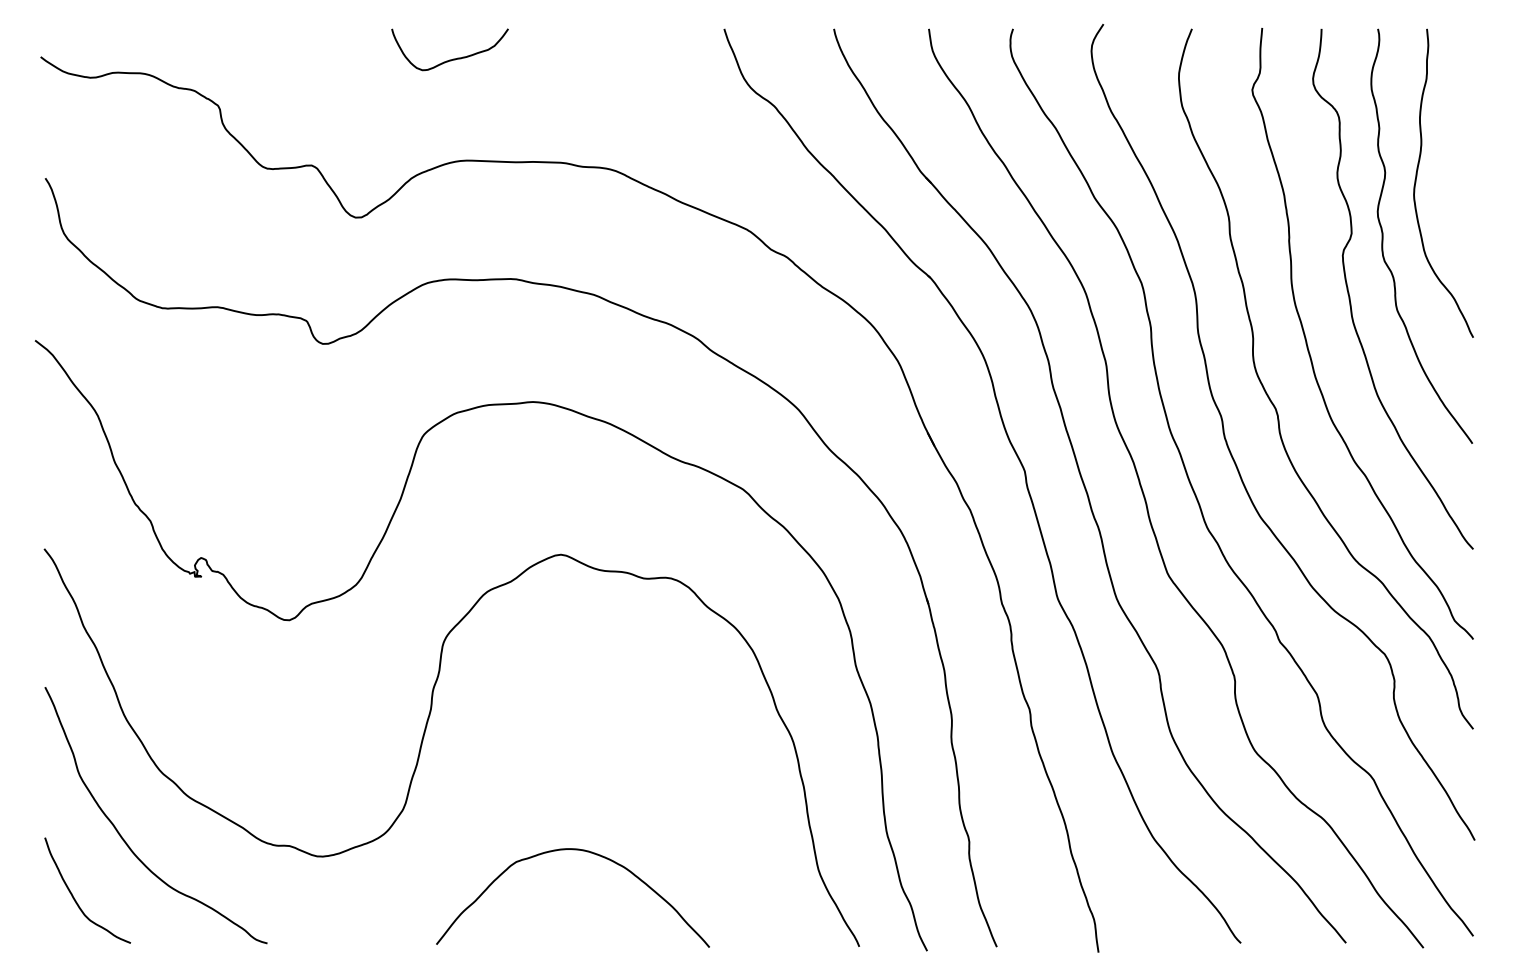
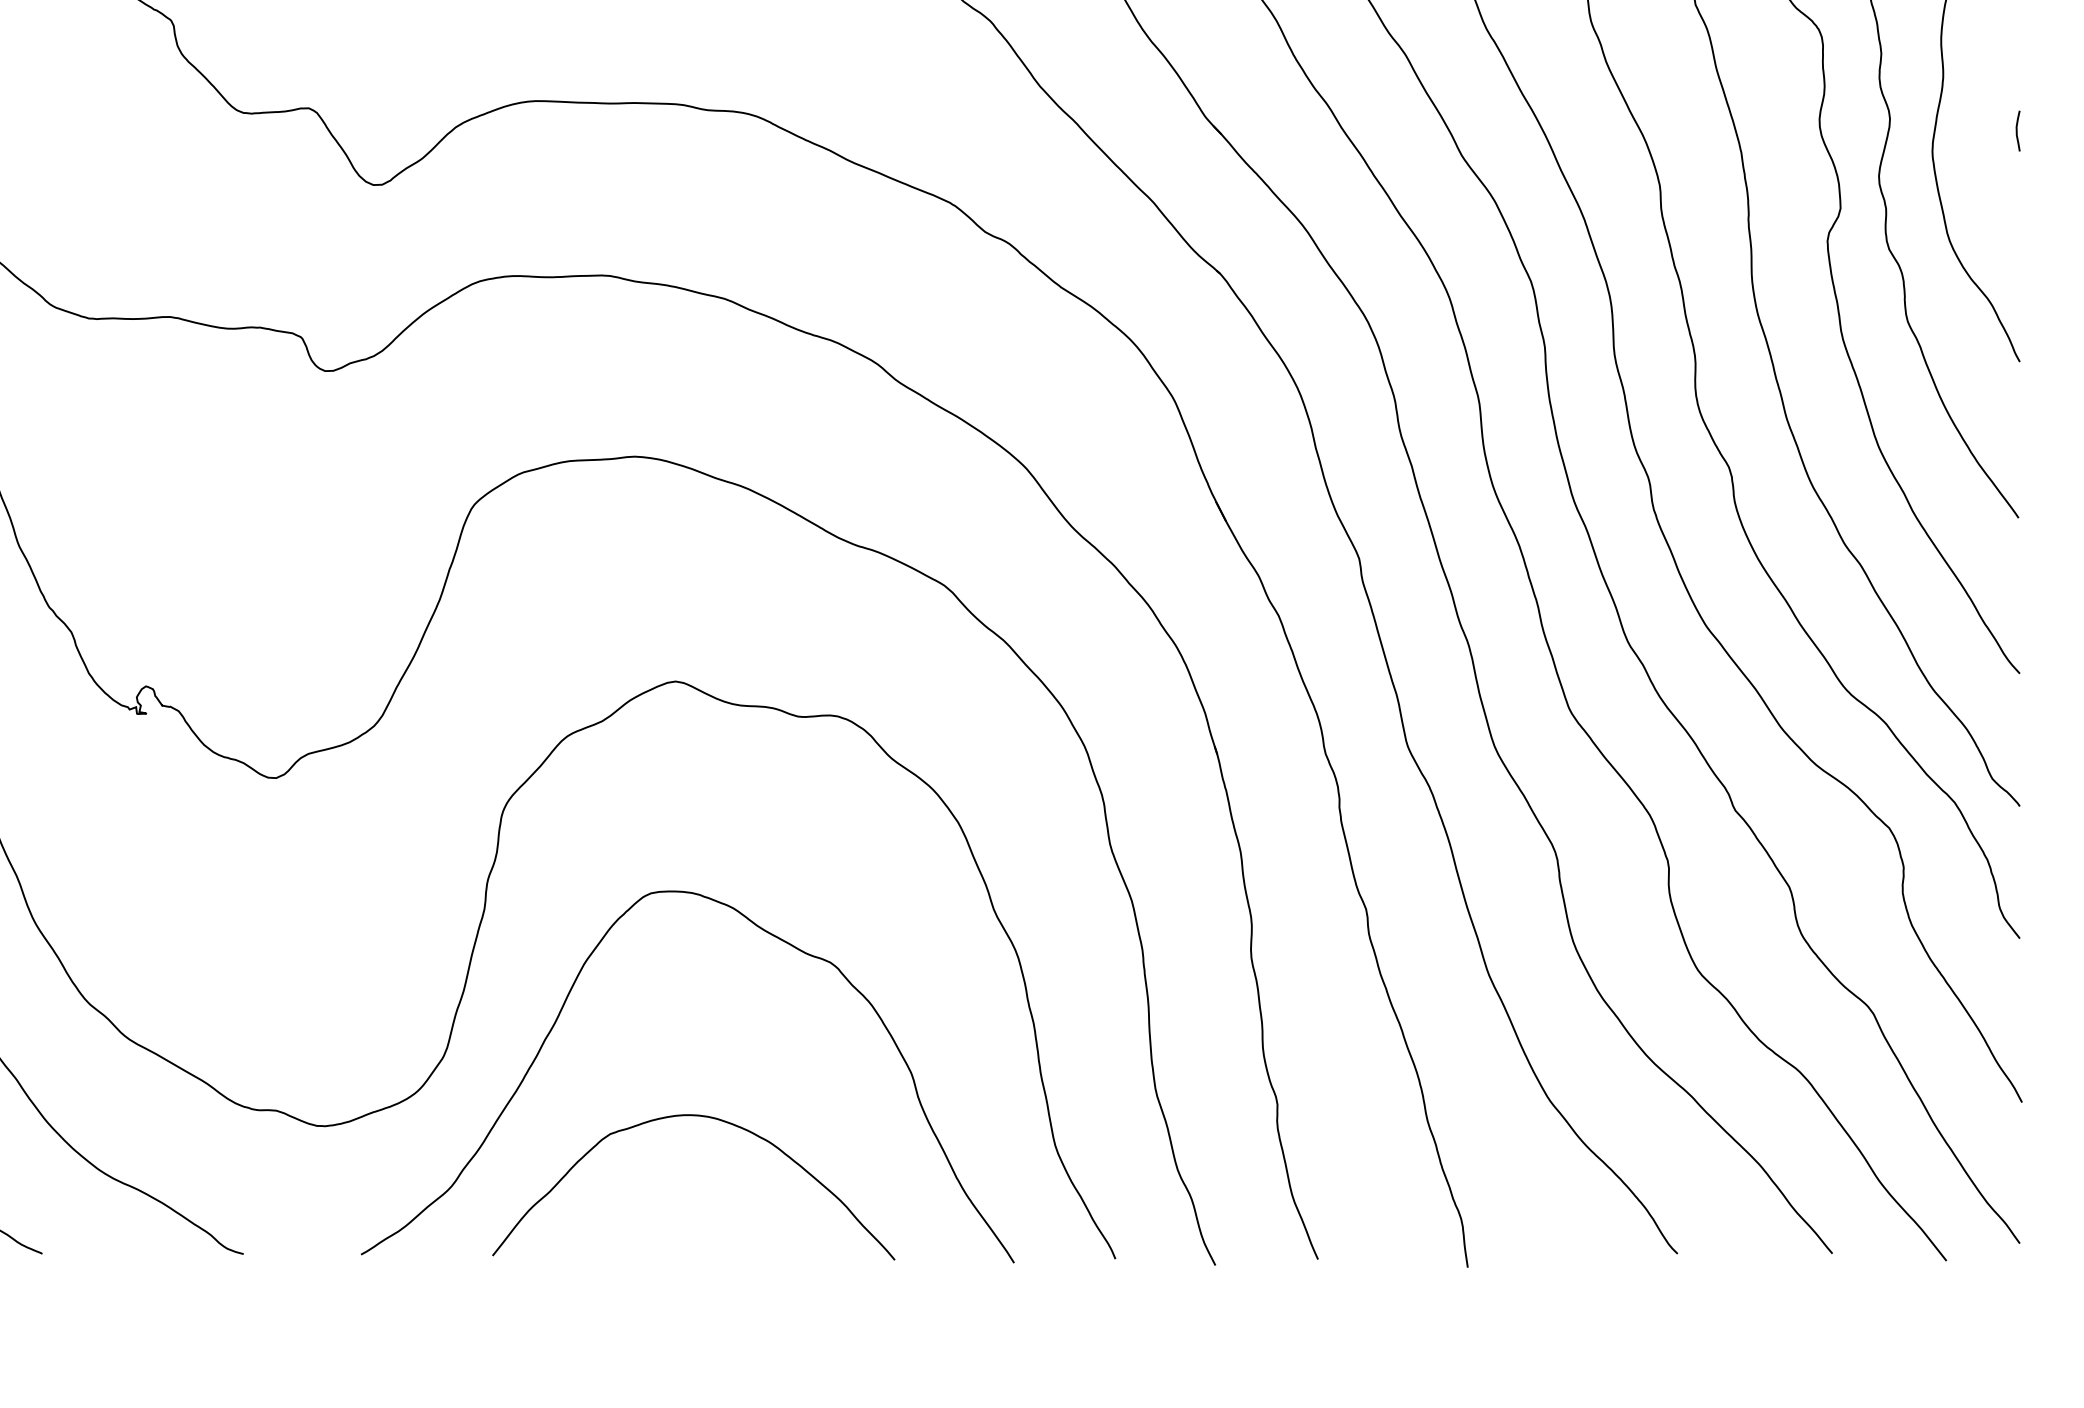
curve: (1472, 180) -> (2018, 130), added
curve: (483, 779) -> (561, 1012), added

